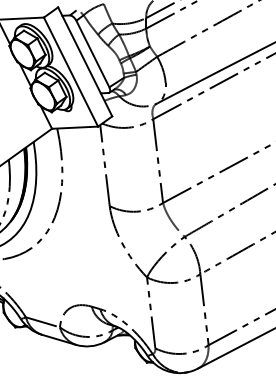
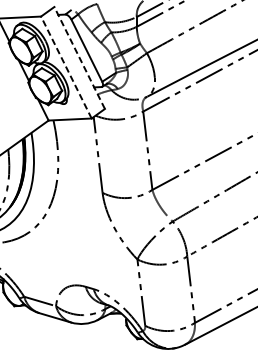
line: (85, 61) -> (79, 57), solid -> dashed
line: (71, 72) -> (66, 67), solid -> dashed

